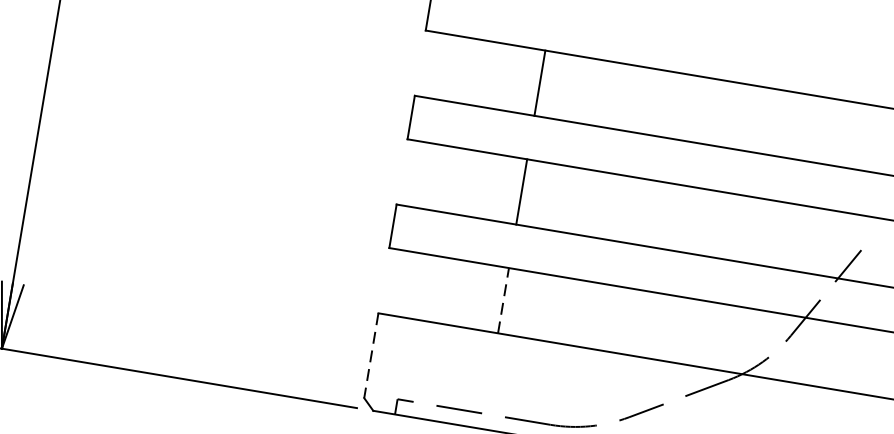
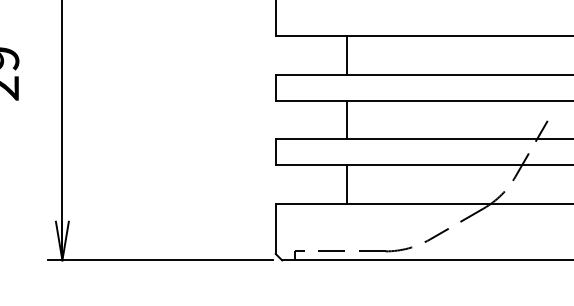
line: (503, 299) -> (346, 183), dashed -> solid
line: (370, 356) -> (275, 229), dashed -> solid

